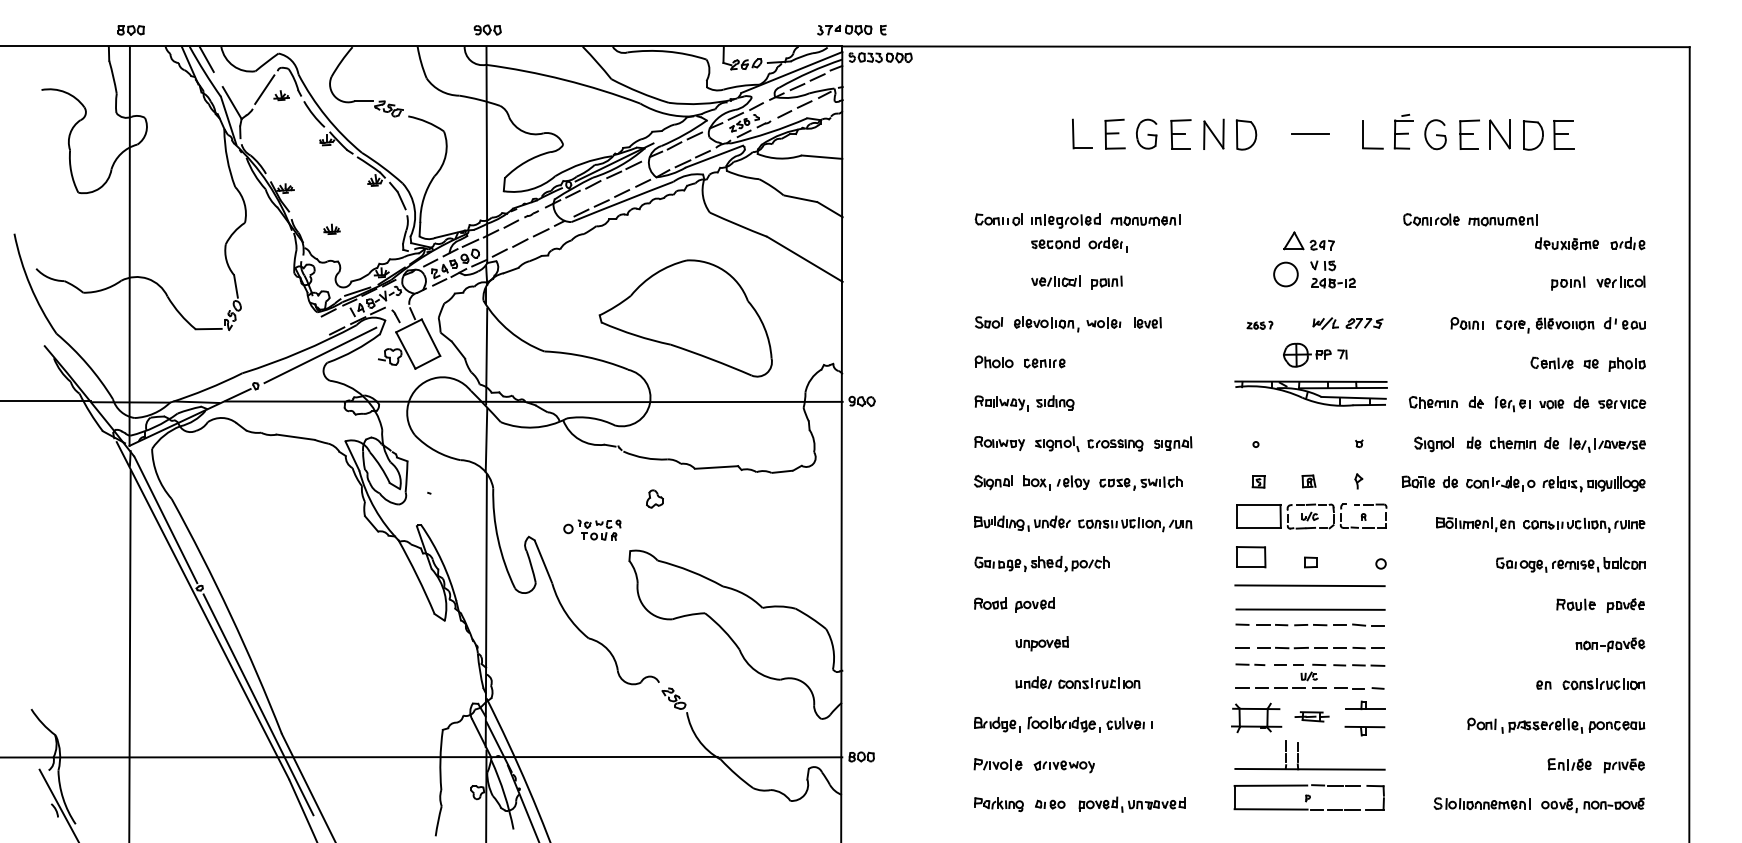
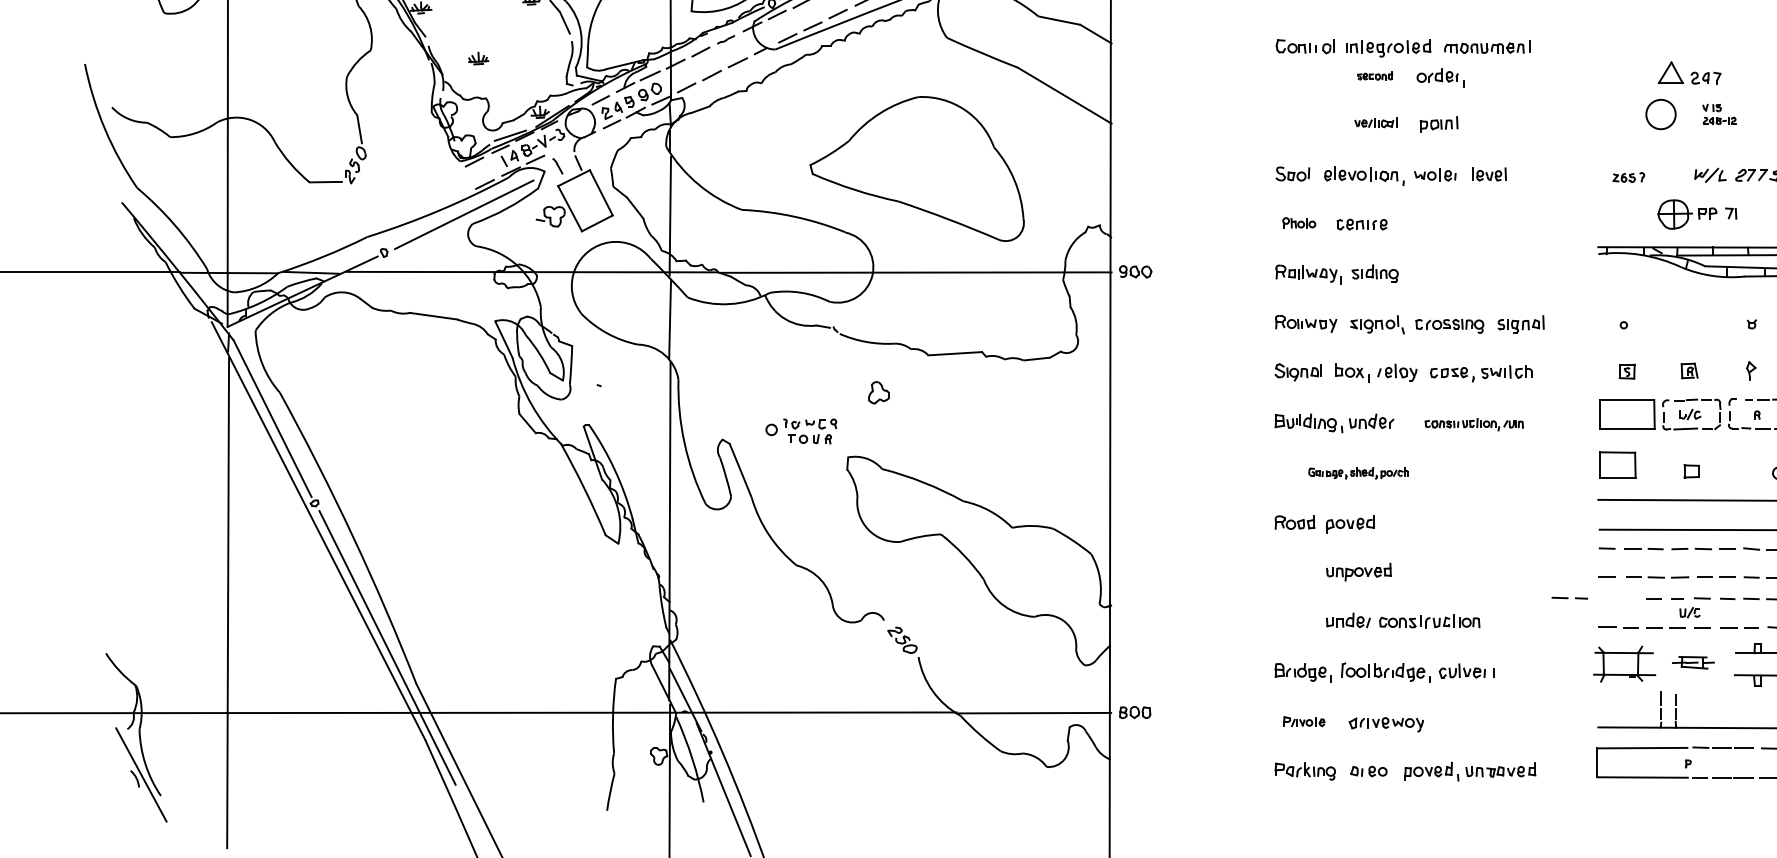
part: (1055, 243) -> (1375, 76), size x0.6
part: (1332, 274) -> (1718, 114), size x0.6
part: (1055, 281) -> (1375, 123), size x0.7
part: (993, 361) -> (1298, 222), size x0.7
part: (1135, 524) -> (1474, 424), size x0.7
part: (1041, 563) -> (1358, 472), size x0.6
line: (1249, 664) -> (1568, 597), moved
part: (997, 764) -> (1303, 721), size x0.7

